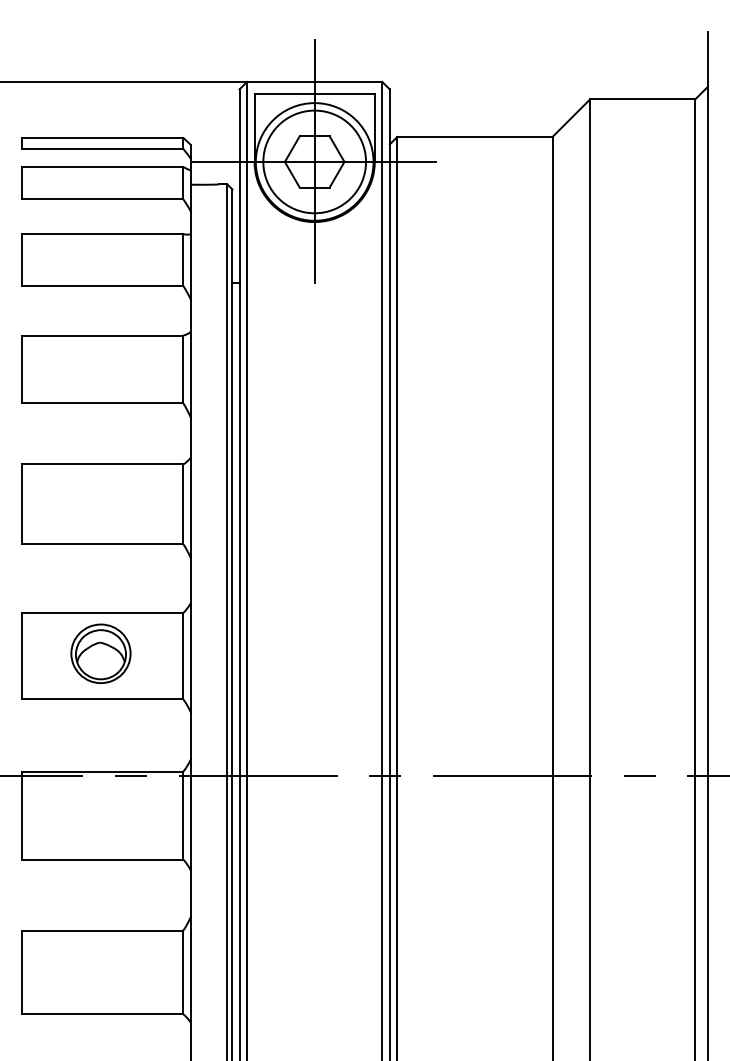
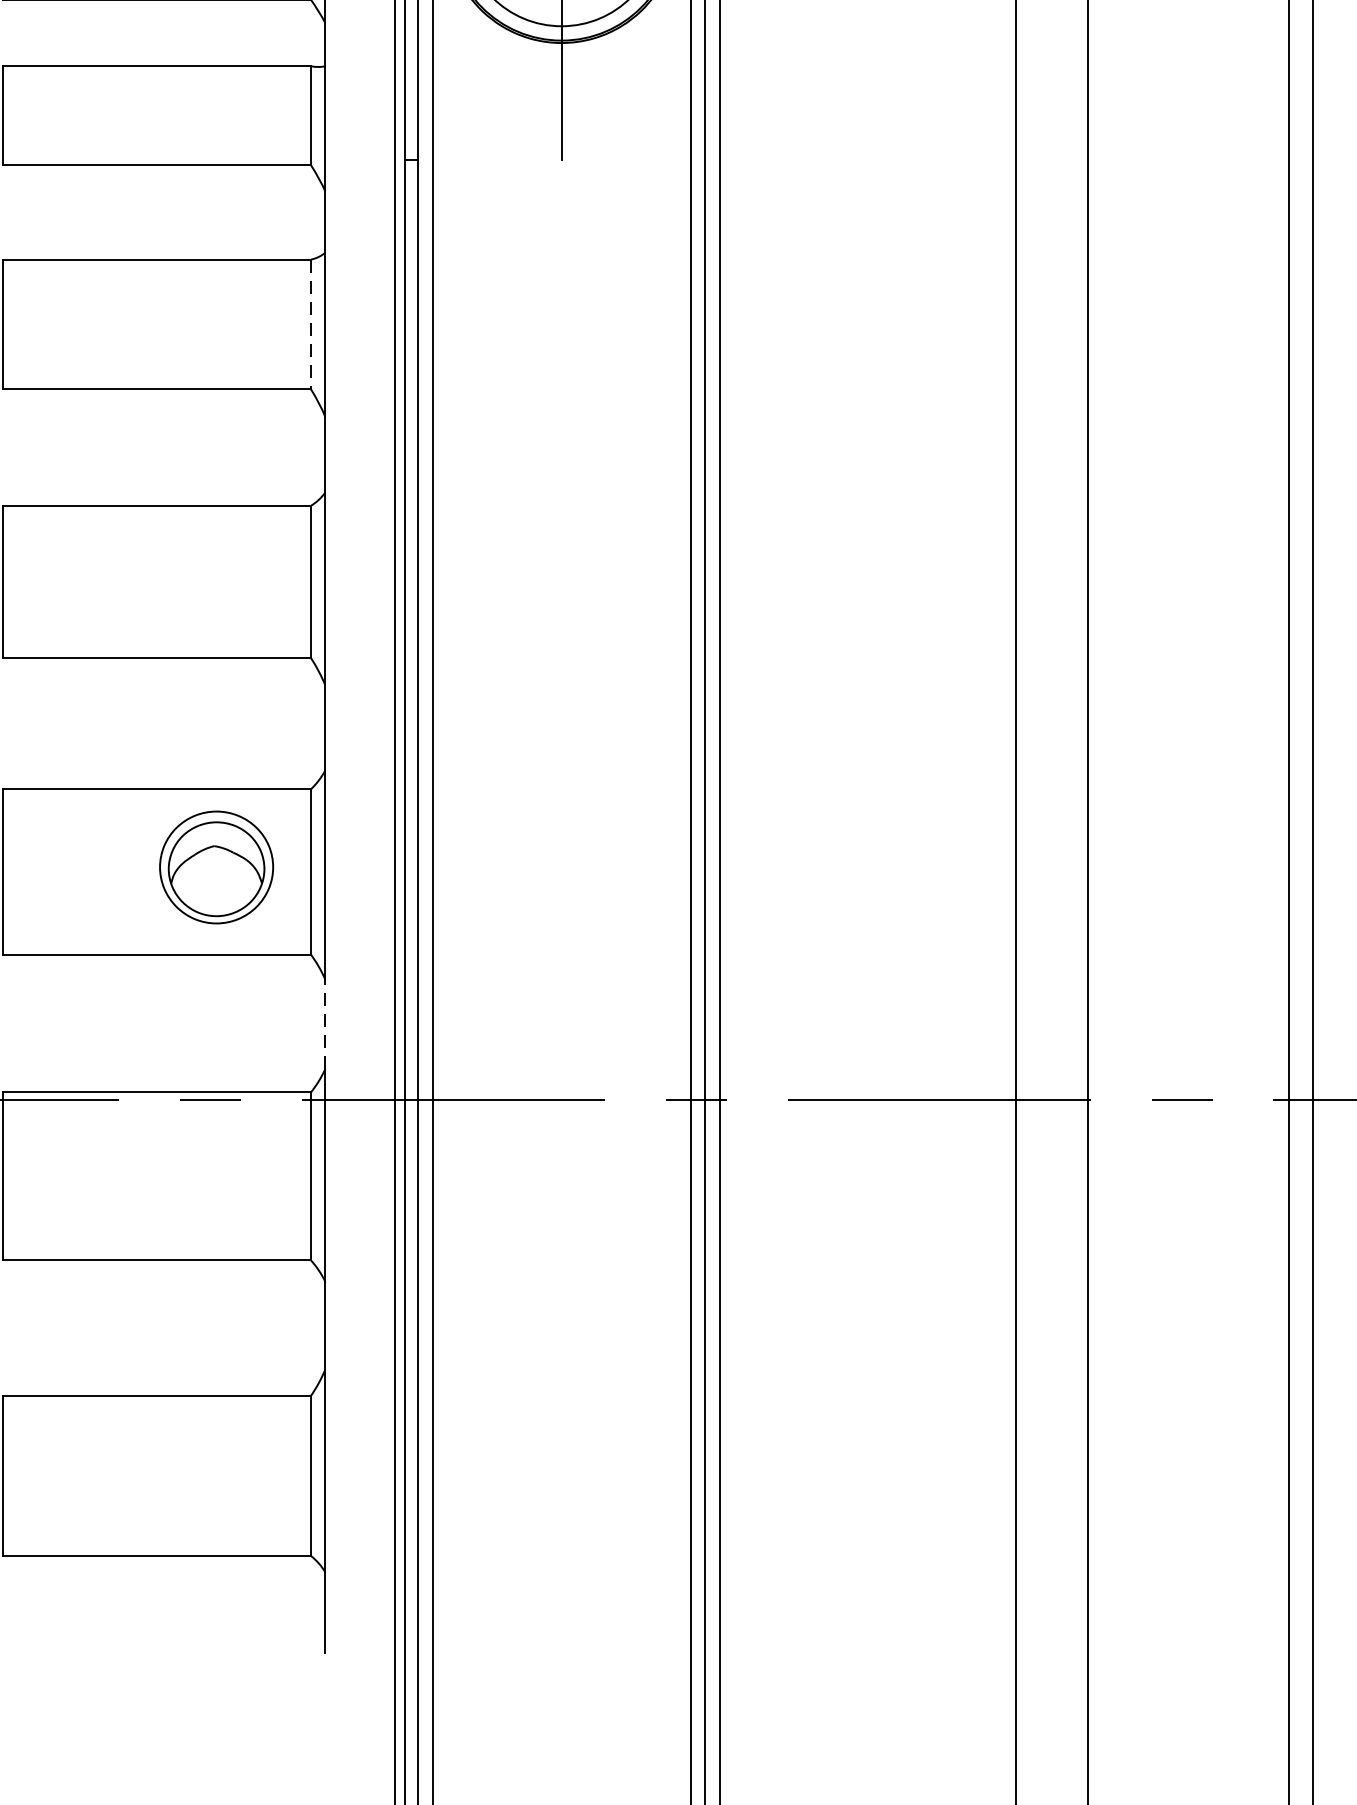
line: (183, 369) -> (311, 324), solid -> dashed
part: (100, 653) -> (215, 866), moved
line: (190, 735) -> (324, 1023), solid -> dashed

